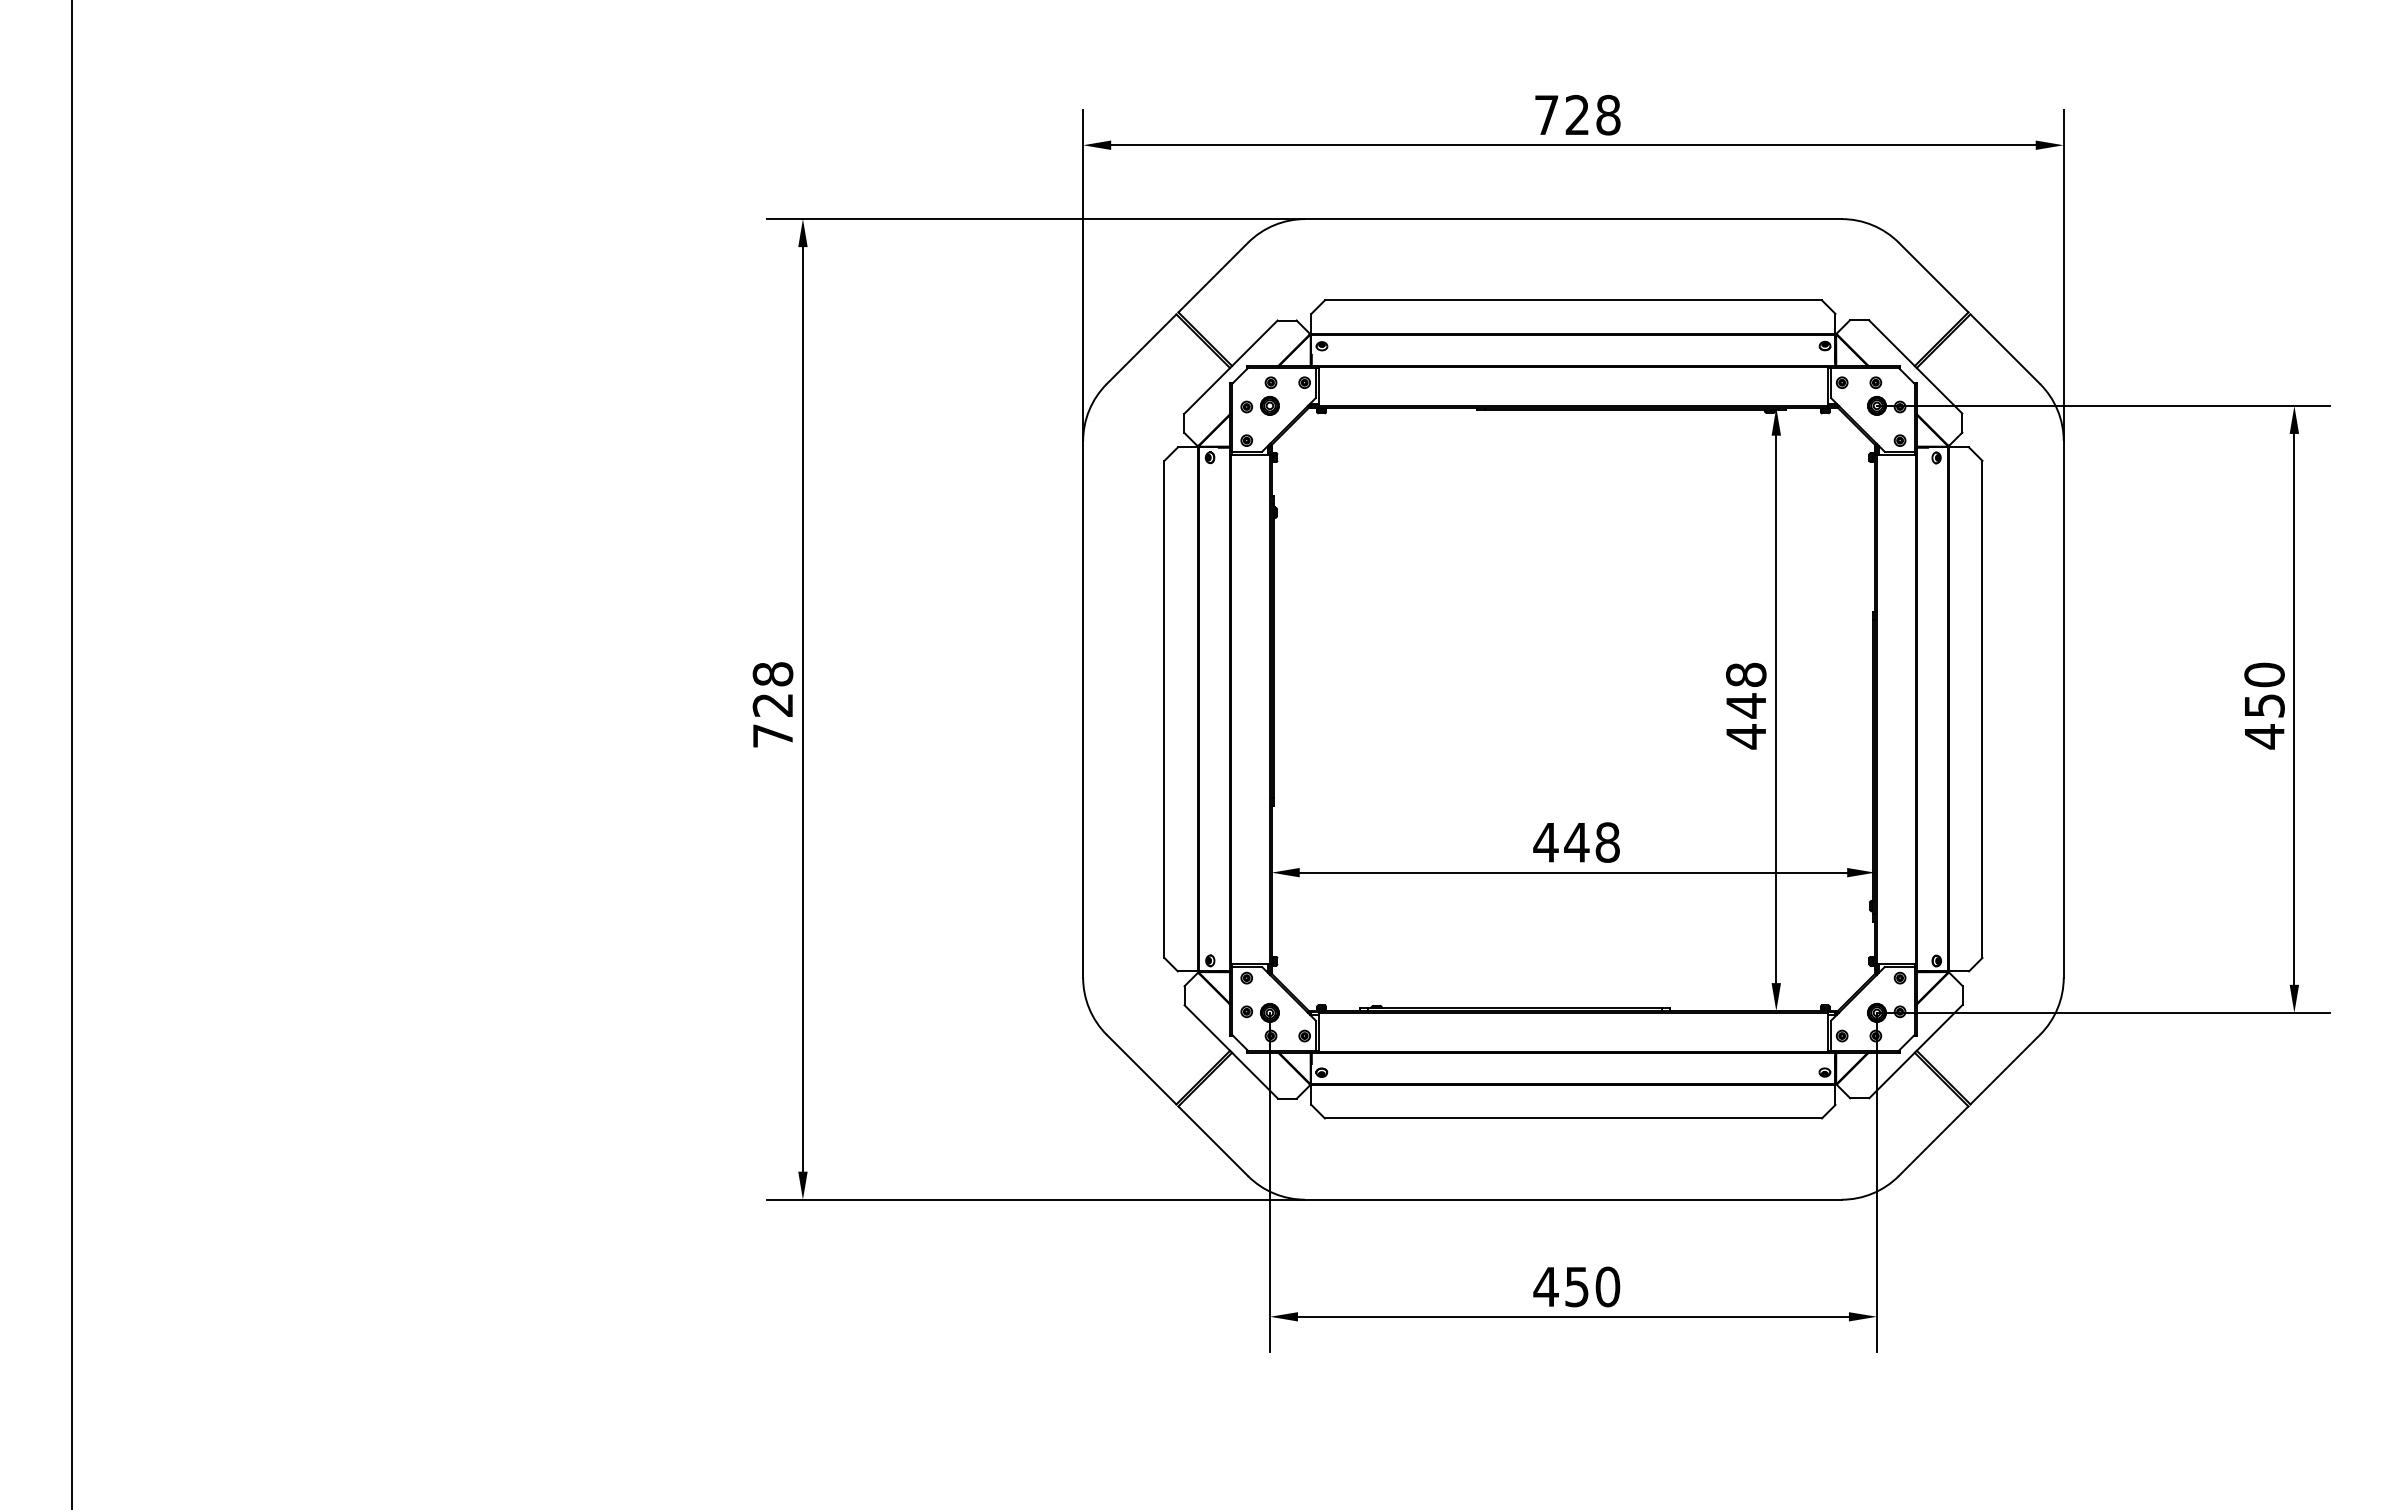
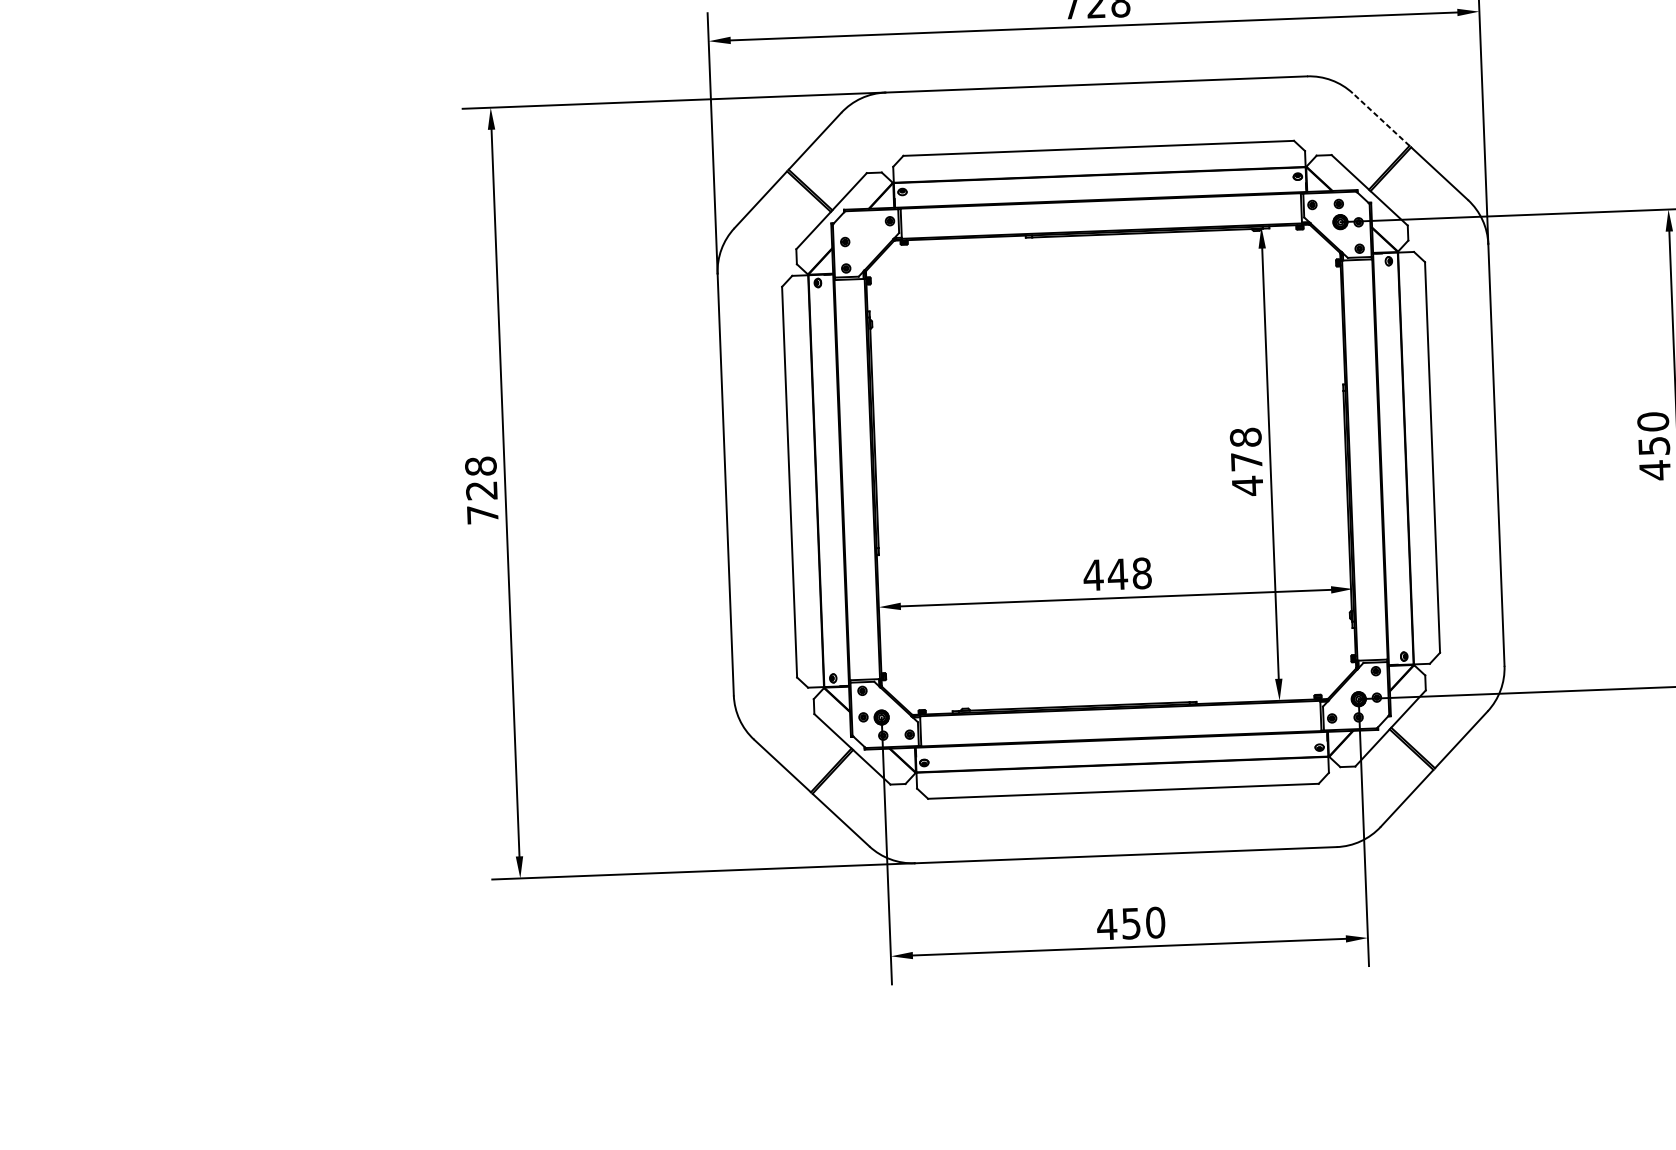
line: (1933, 277) -> (1381, 119), solid -> dashed
part: (1269, 395) -> (862, 232), removed
text: (1745, 705) -> (1246, 461), 448 -> 478

